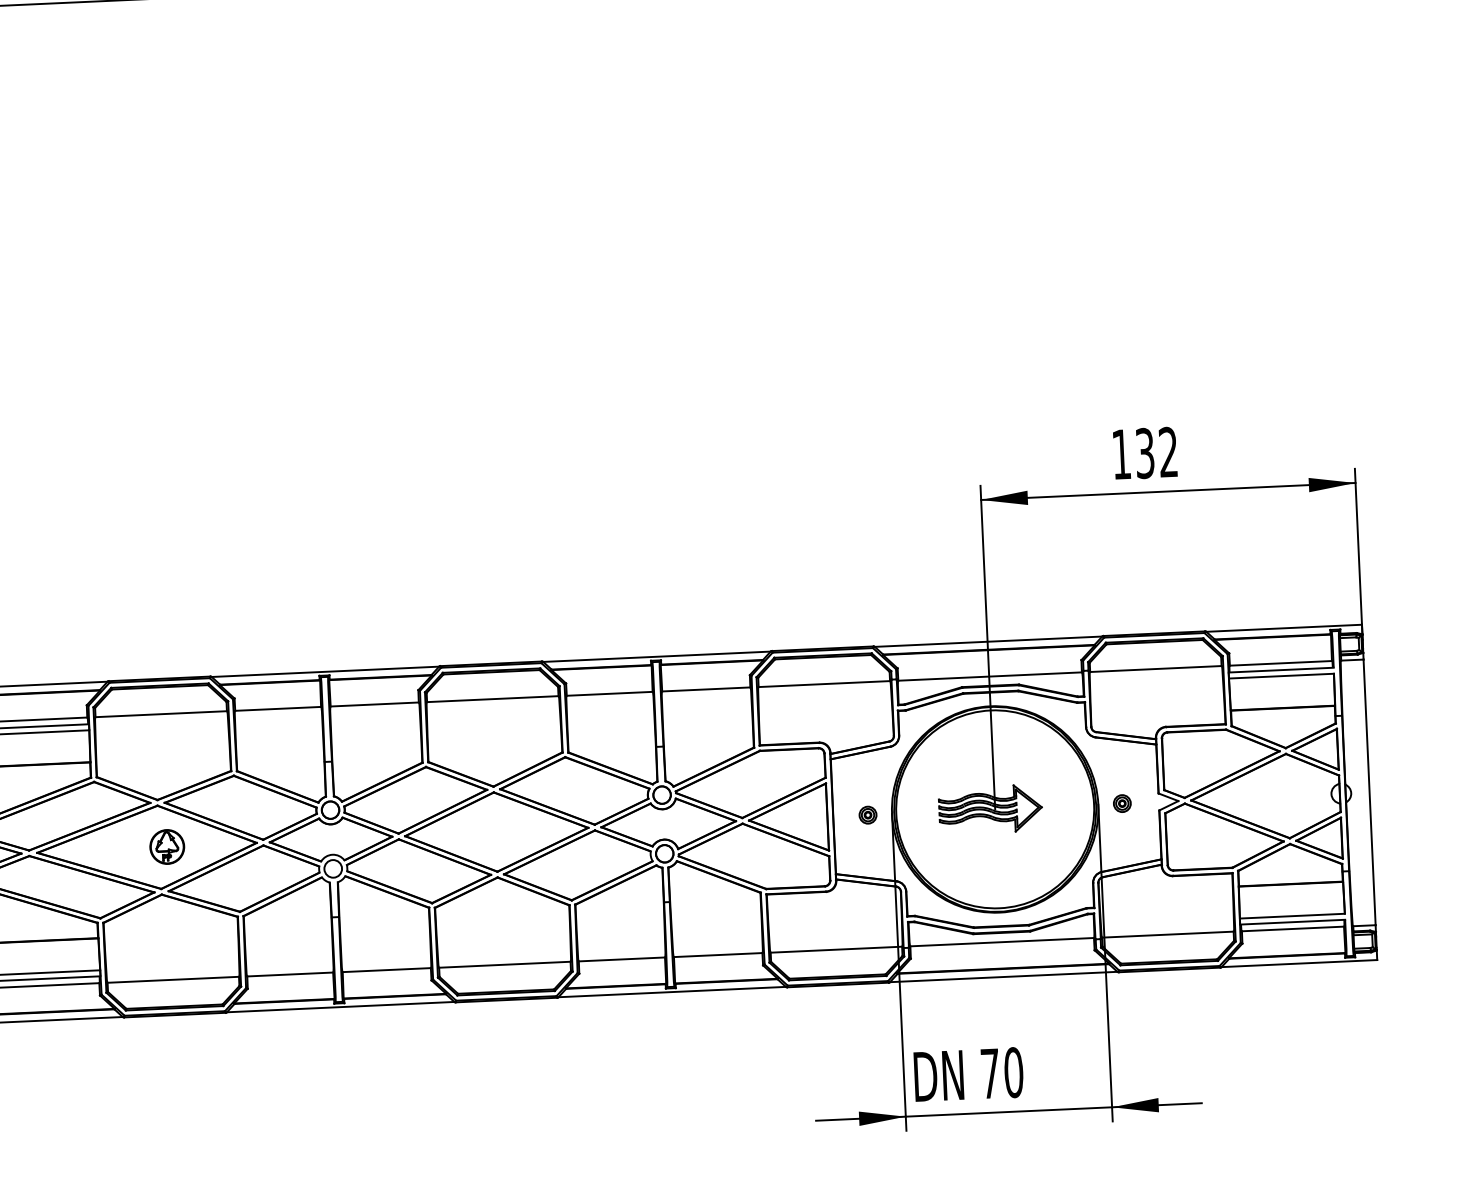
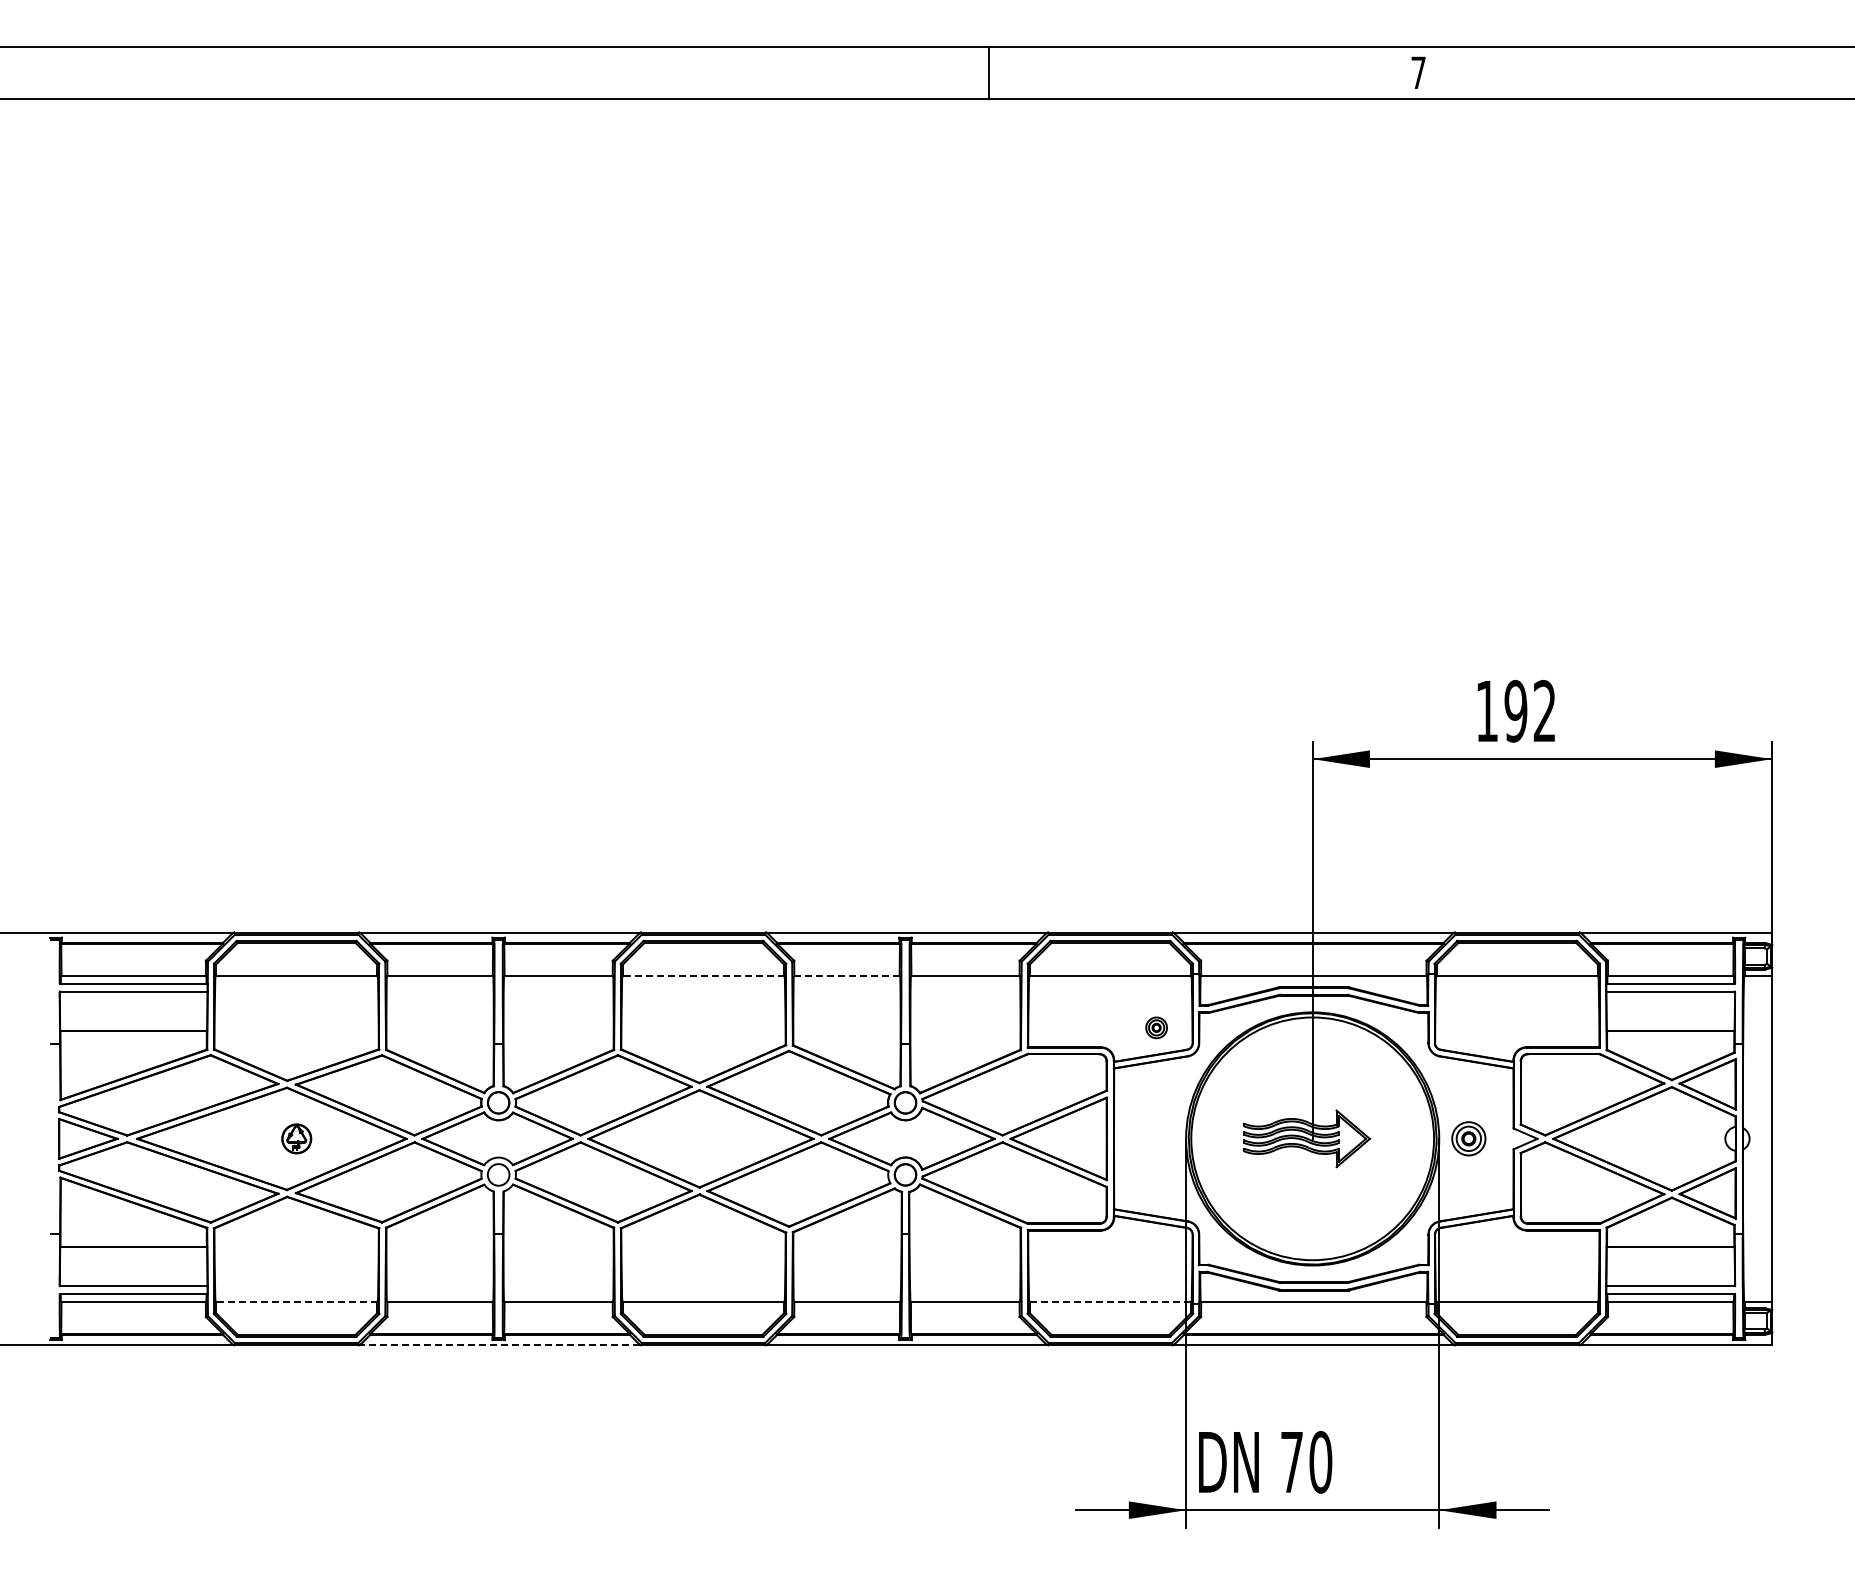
text: (1144, 453) -> (1515, 711), 132 -> 192
line: (609, 693) -> (846, 975), solid -> dashed
line: (492, 698) -> (703, 975), solid -> dashed
part: (1122, 803) -> (1468, 1138), size x1.6
part: (867, 814) -> (1156, 1027), moved
part: (167, 846) -> (296, 1138), size x0.7
line: (835, 949) -> (1109, 1301), solid -> dashed
line: (173, 979) -> (296, 1301), solid -> dashed
line: (341, 1006) -> (500, 1344), solid -> dashed

